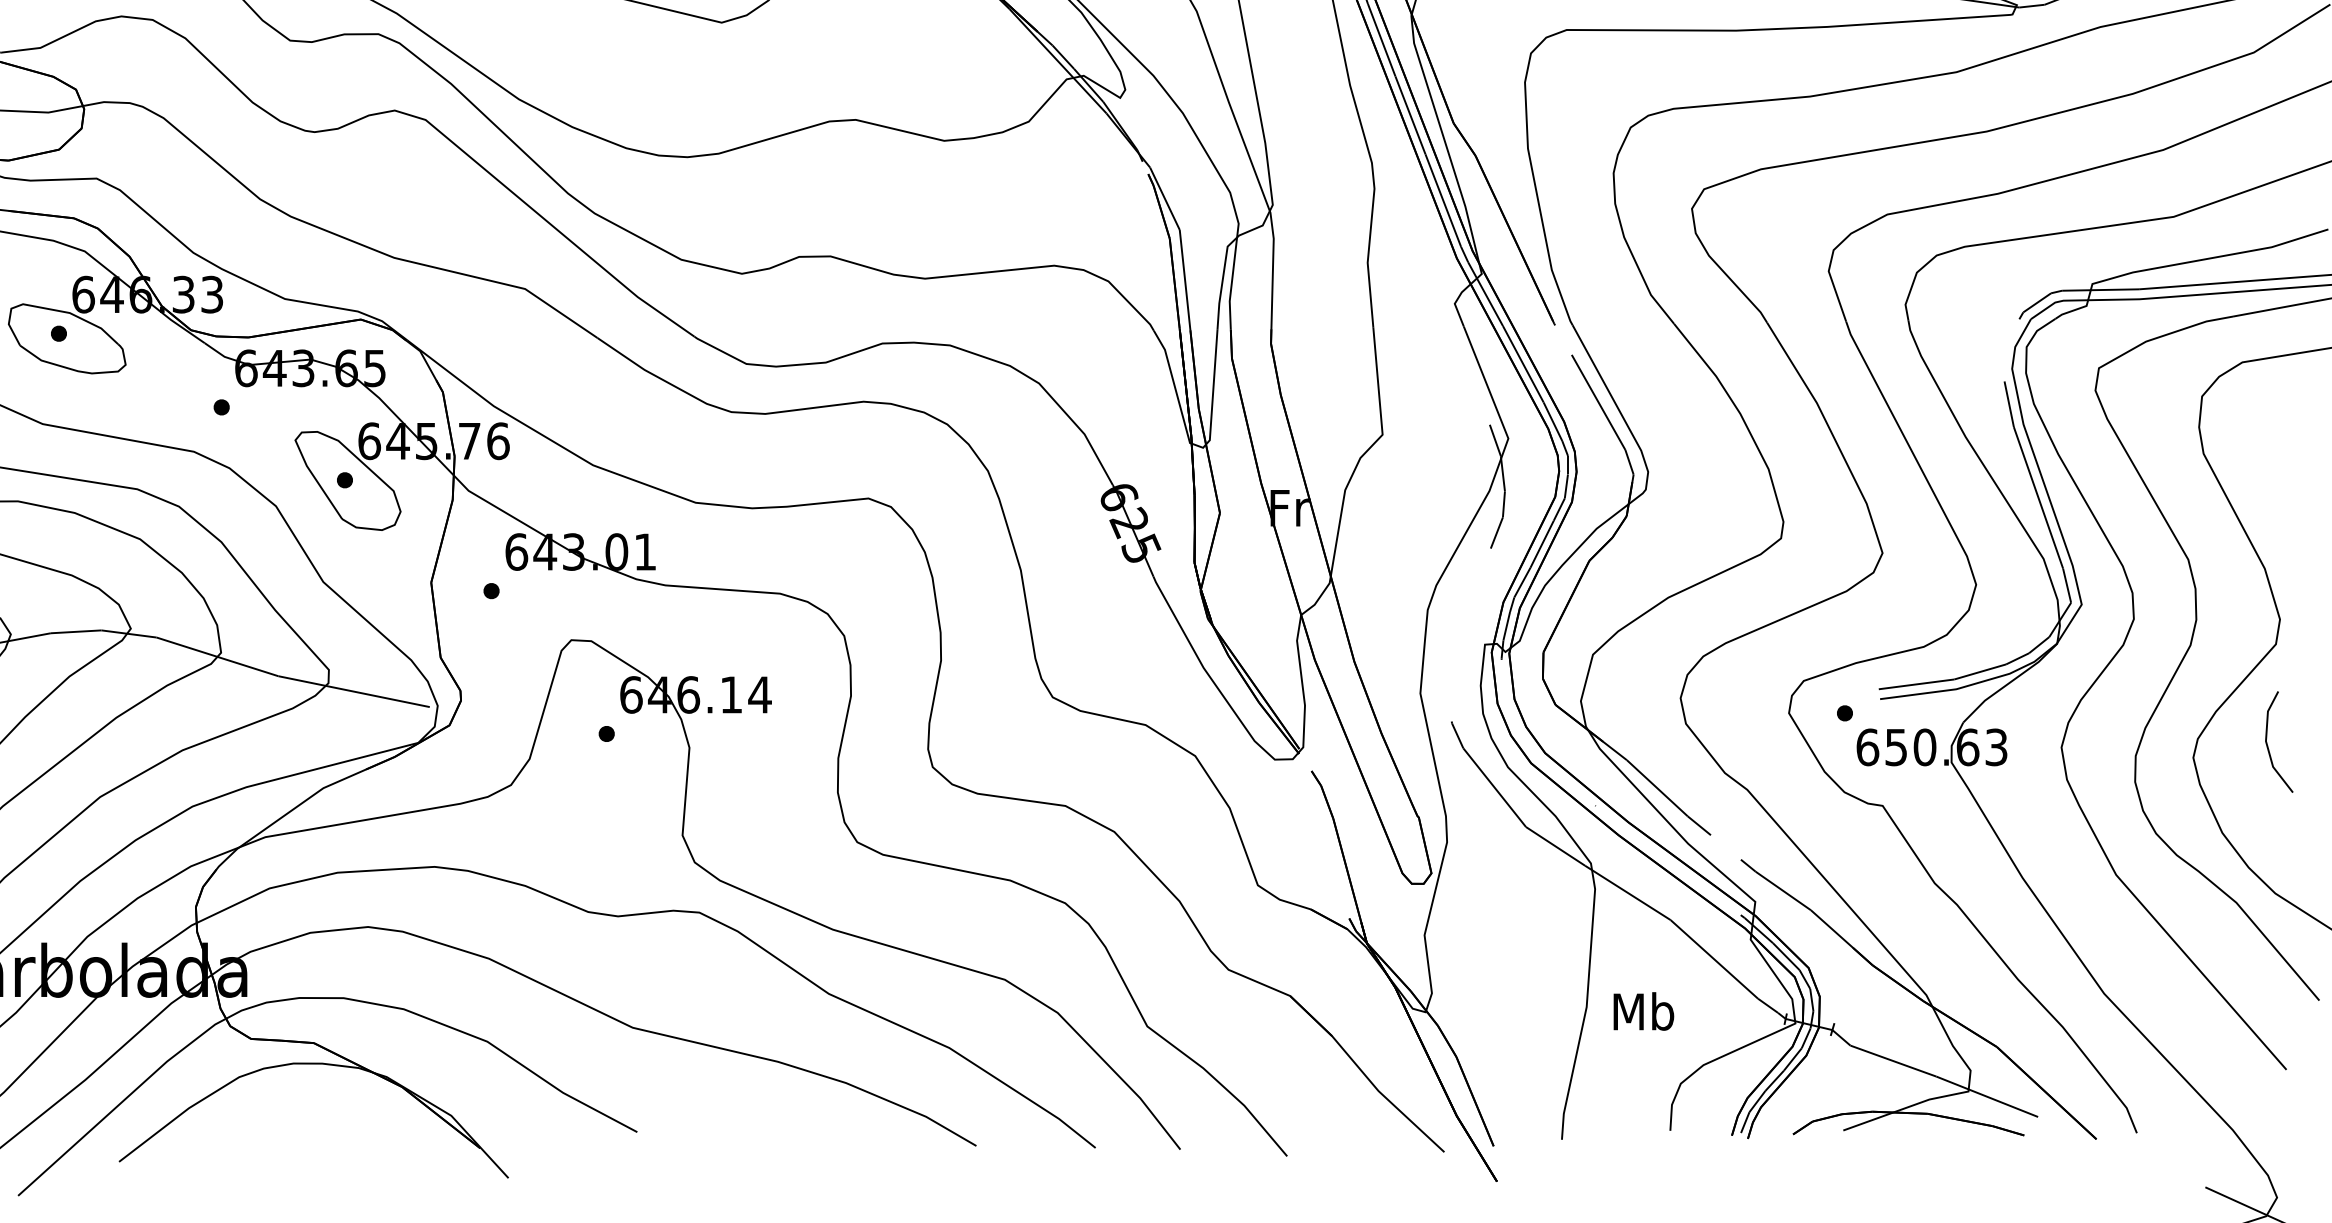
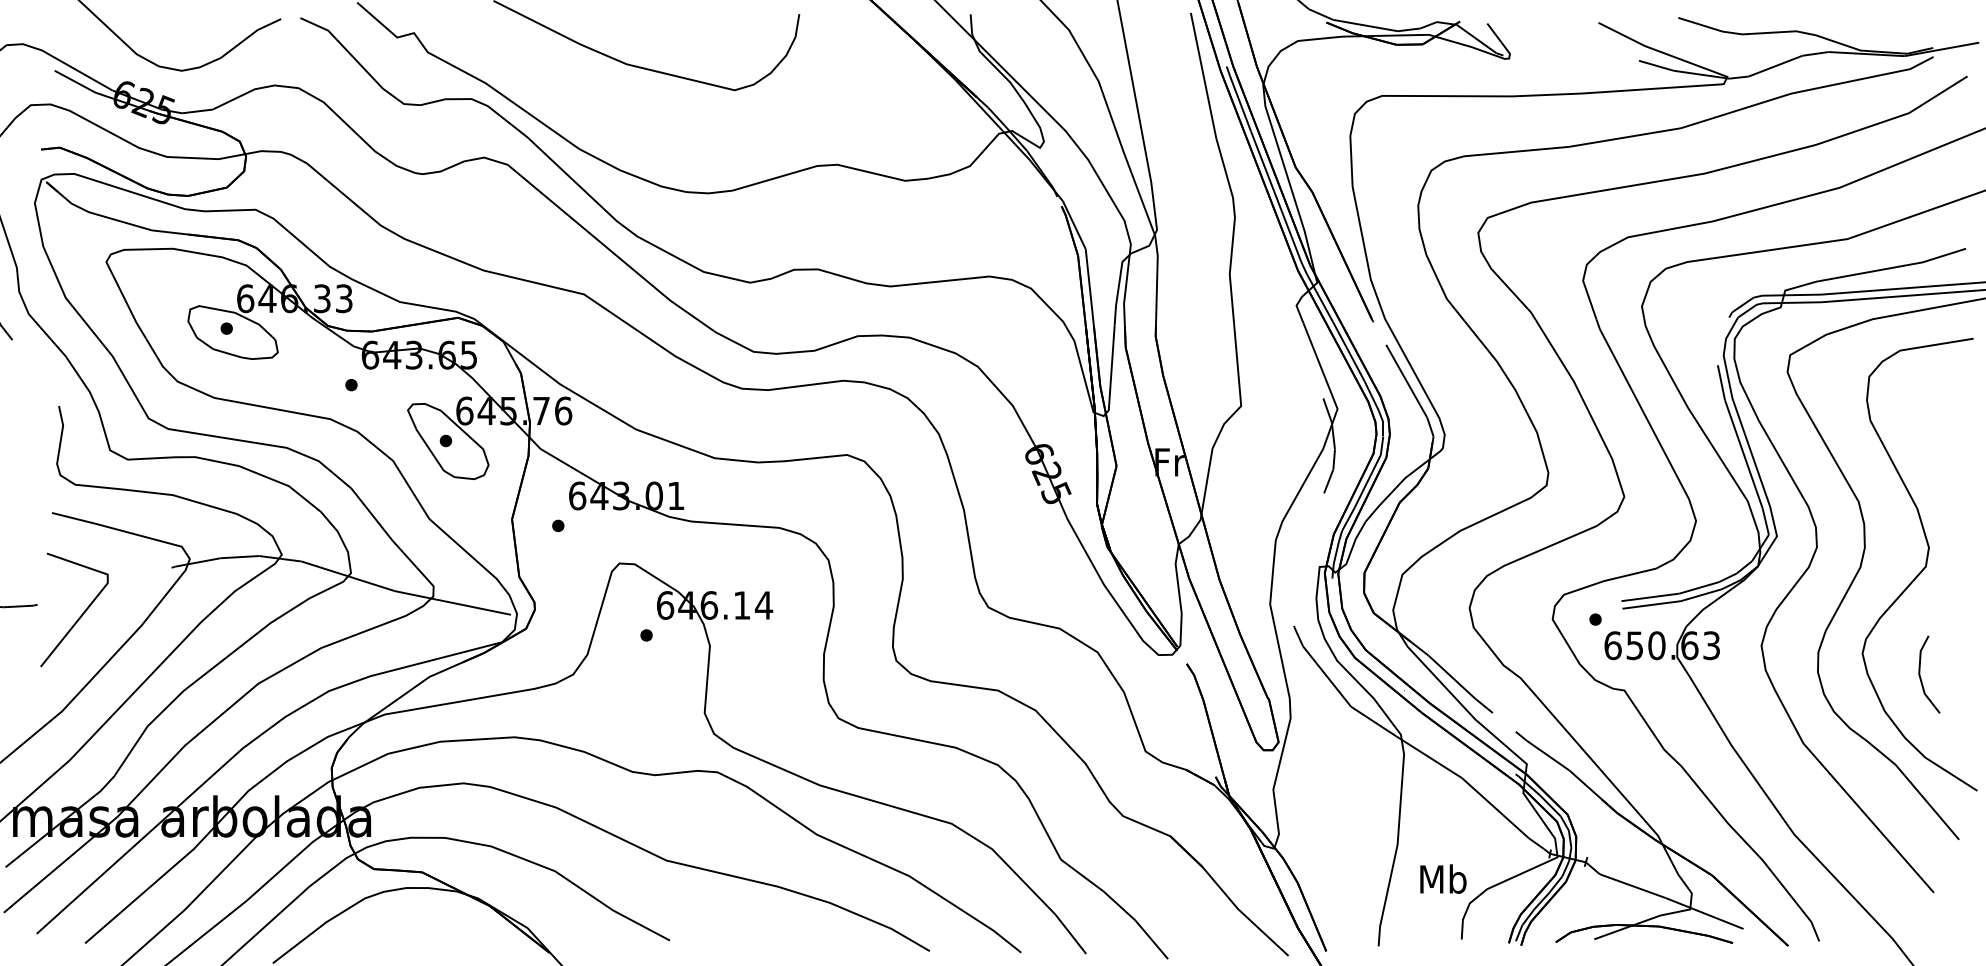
line: (2268, 745) -> (1921, 677), moved
text: (1643, 1010) -> (1443, 878), moved

